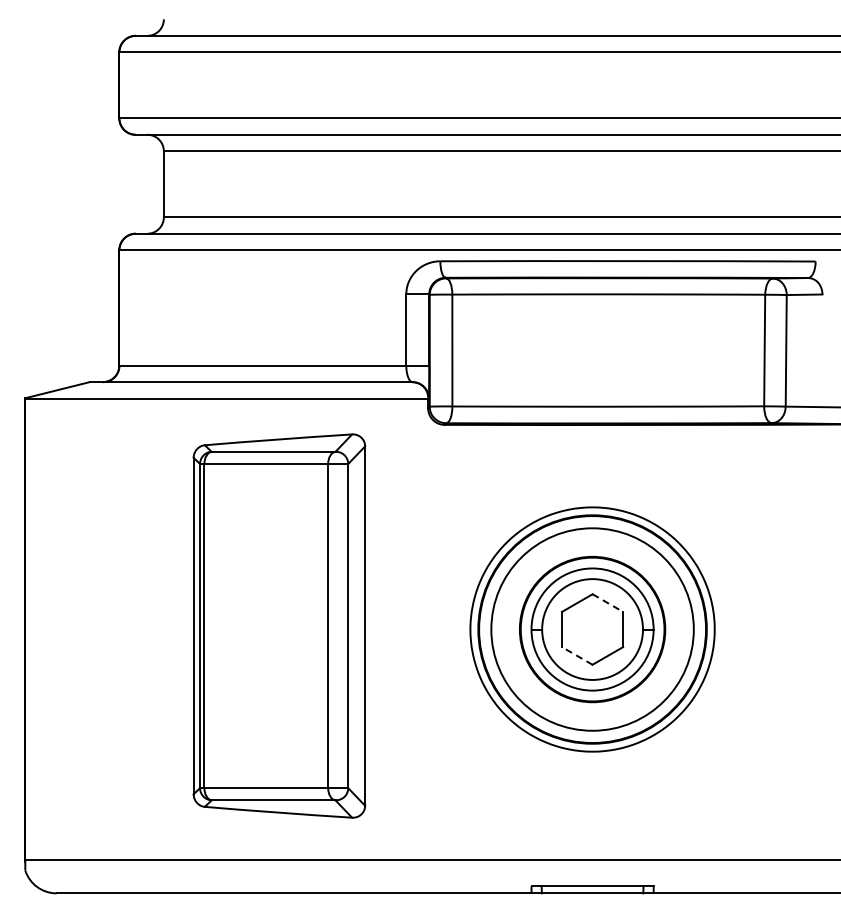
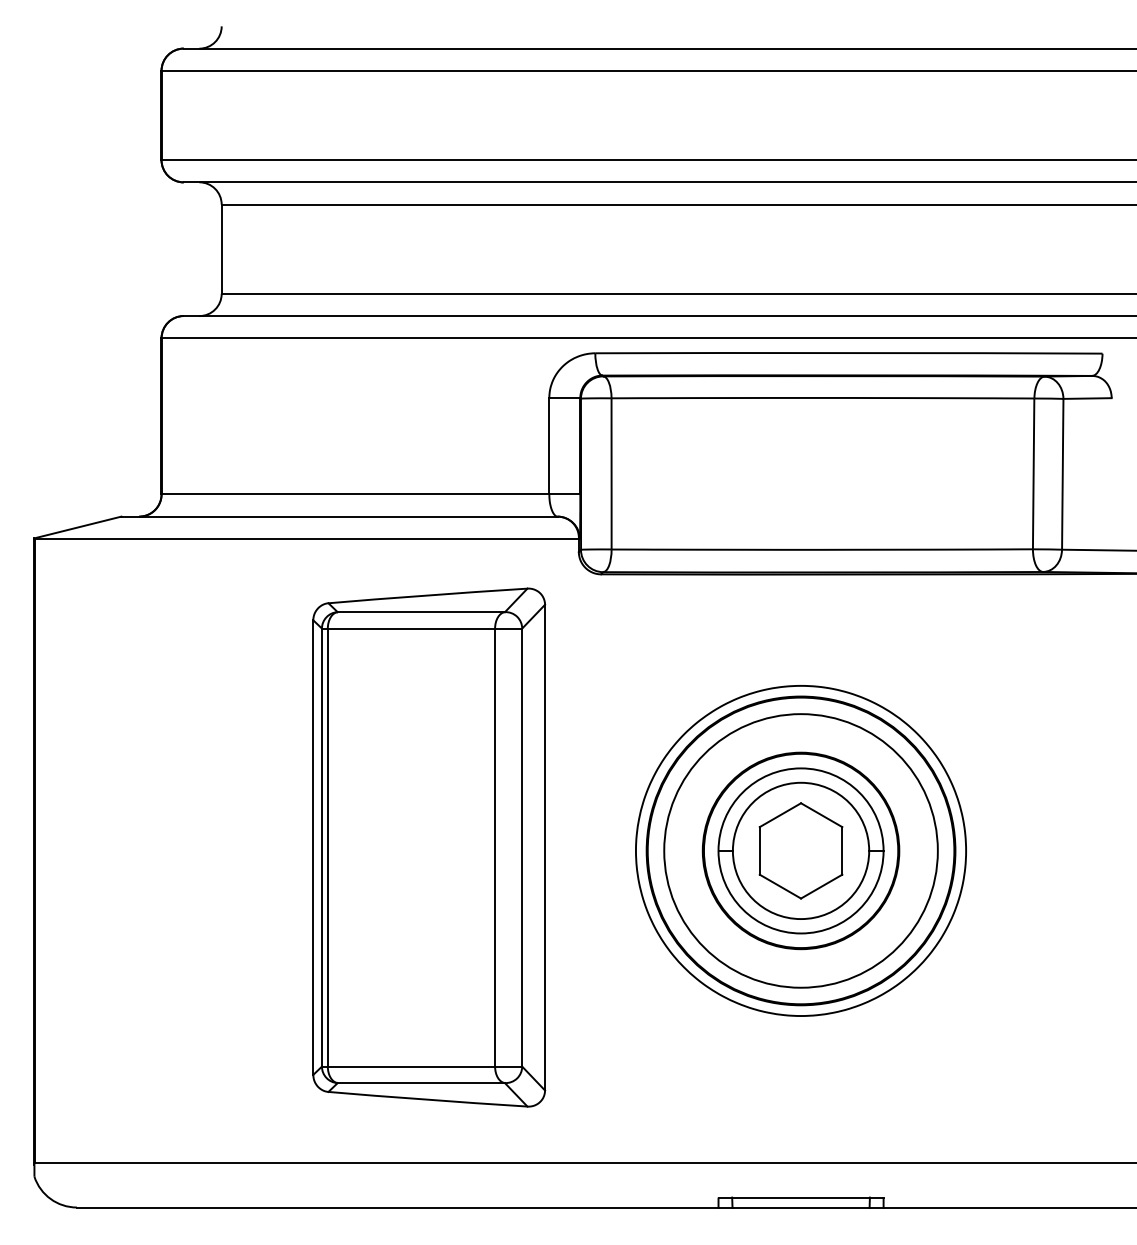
line: (607, 603) -> (821, 815), dashed -> solid
part: (279, 625) -> (429, 846), moved
line: (577, 655) -> (780, 886), dashed -> solid

